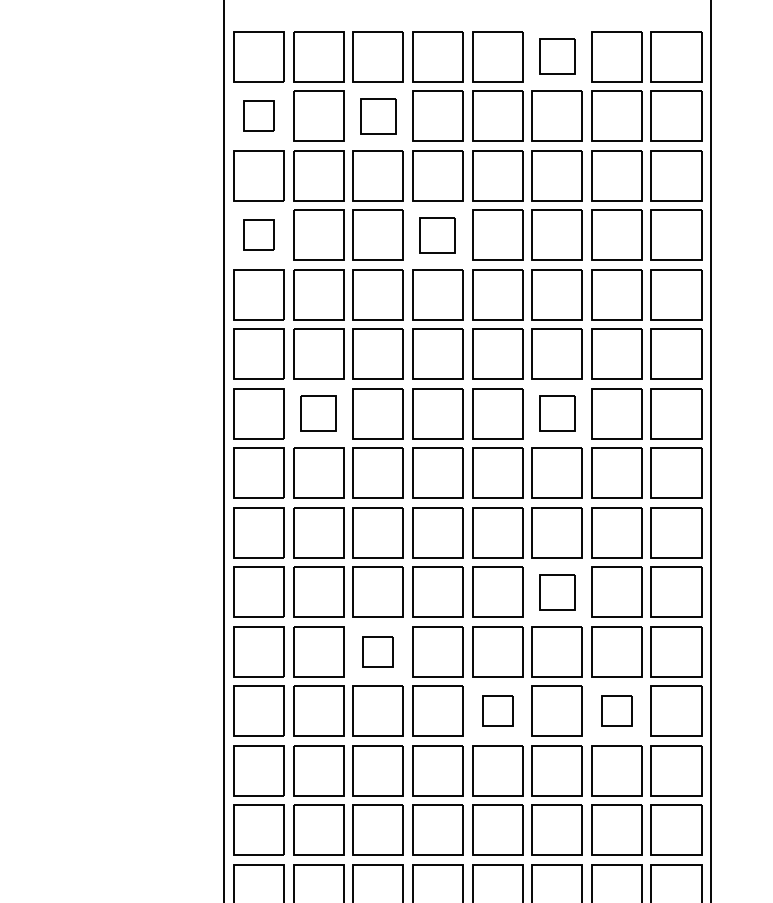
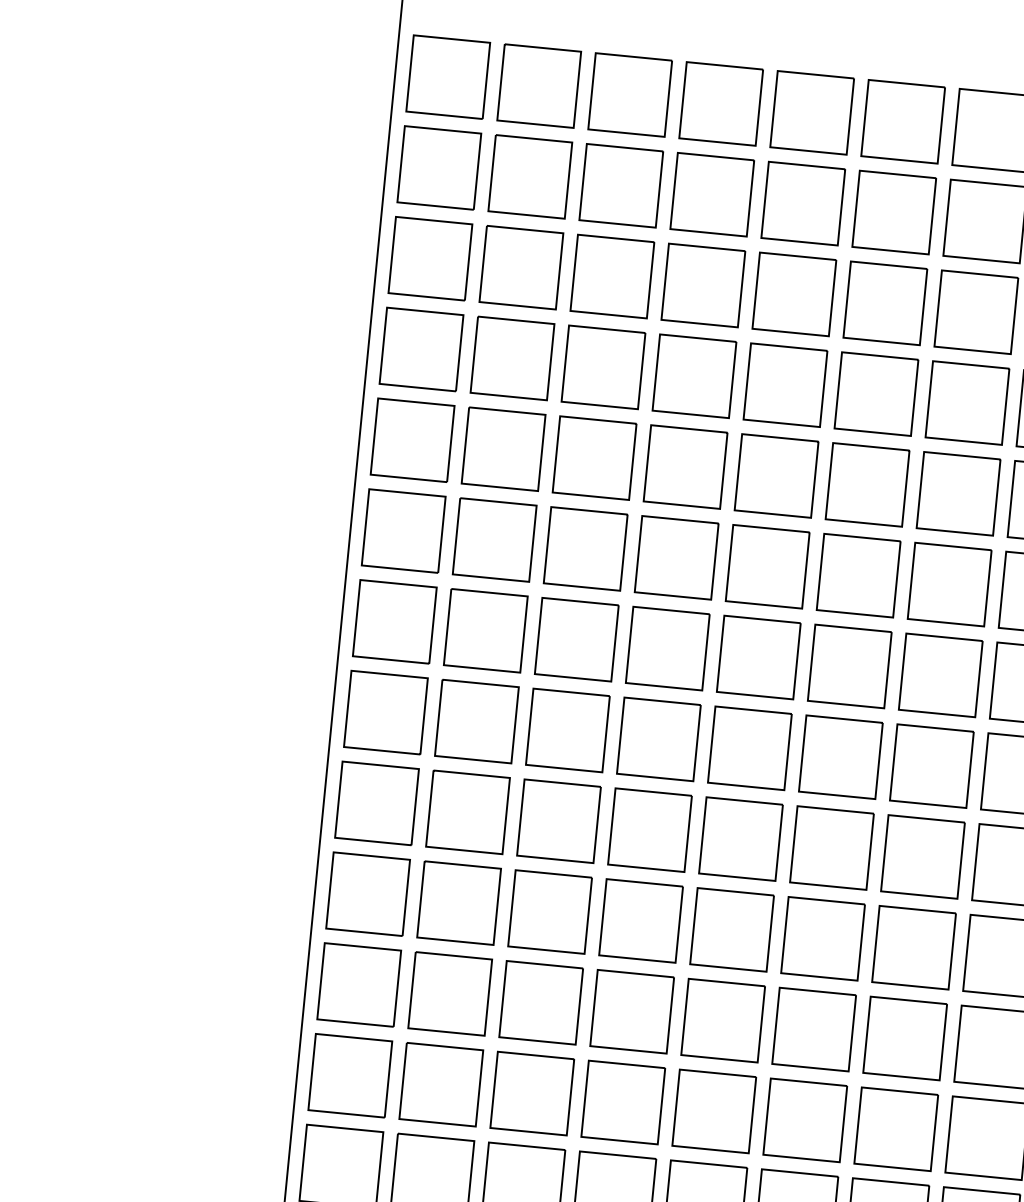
part: (556, 56) -> (902, 121), size x1.43
part: (258, 115) -> (438, 166), size x1.67
part: (377, 115) -> (620, 184), size x1.43
part: (258, 234) -> (420, 348), size x1.67
part: (437, 234) -> (694, 374), size x1.43
part: (318, 413) -> (485, 630), size x1.43
part: (556, 413) -> (848, 665), size x1.43
part: (556, 591) -> (822, 937), size x1.43
part: (377, 651) -> (540, 1002), size x1.67
part: (497, 710) -> (714, 1110), size x1.67
part: (616, 710) -> (895, 1127), size x1.67

